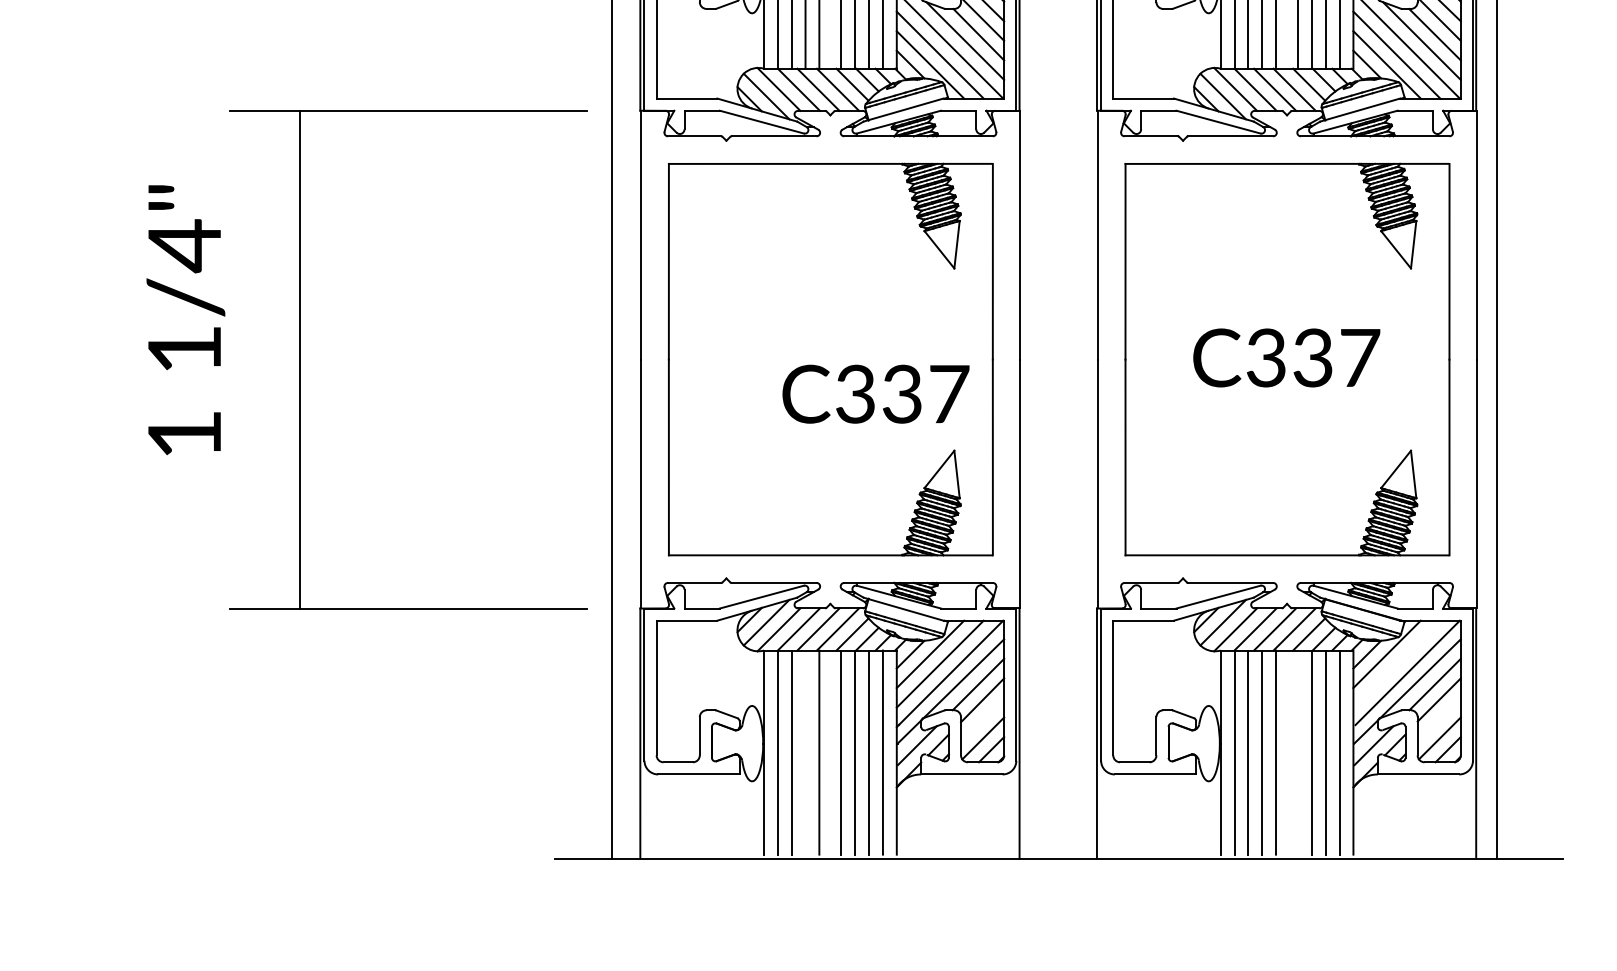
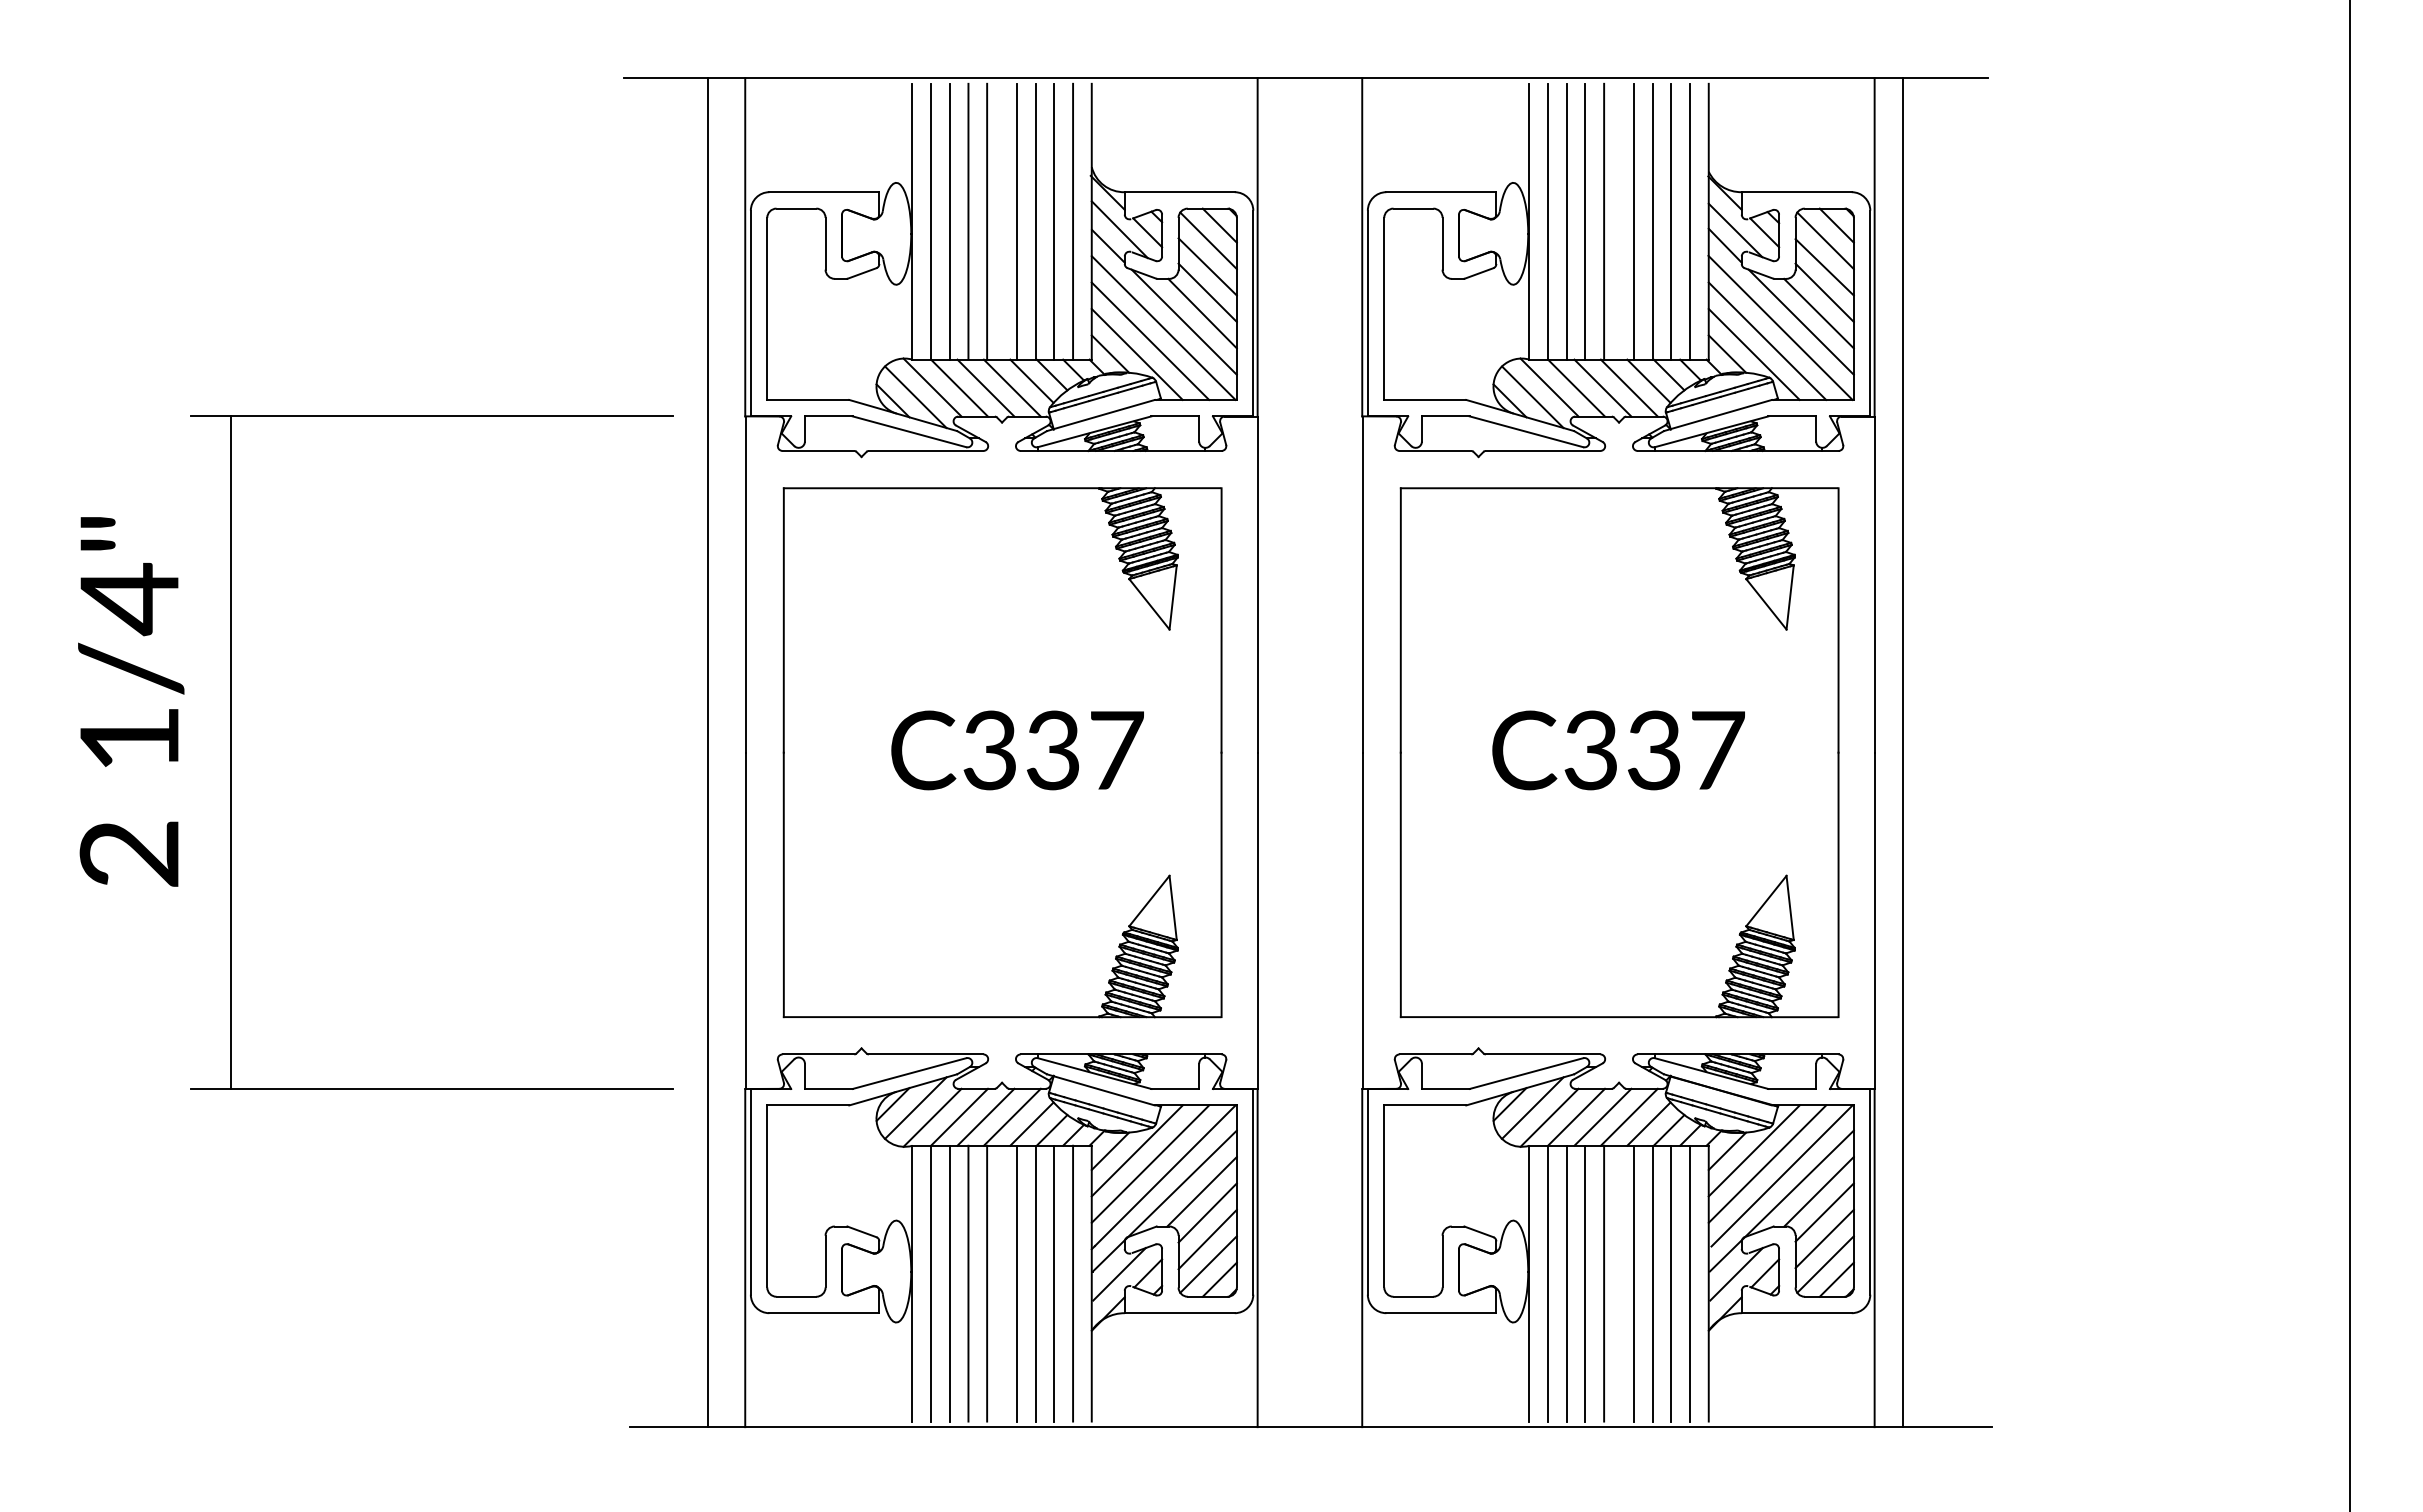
line: (300, 359) -> (231, 752), moved
text: (875, 394) -> (1017, 750), moved
text: (183, 434) -> (128, 853), 1 -> 2
line: (1396, 663) -> (1767, 1163), added
line: (982, 719) -> (1207, 1239), added
line: (1439, 719) -> (1824, 1238), added
line: (805, 752) -> (968, 1283), added
line: (1298, 752) -> (1634, 1283), added

